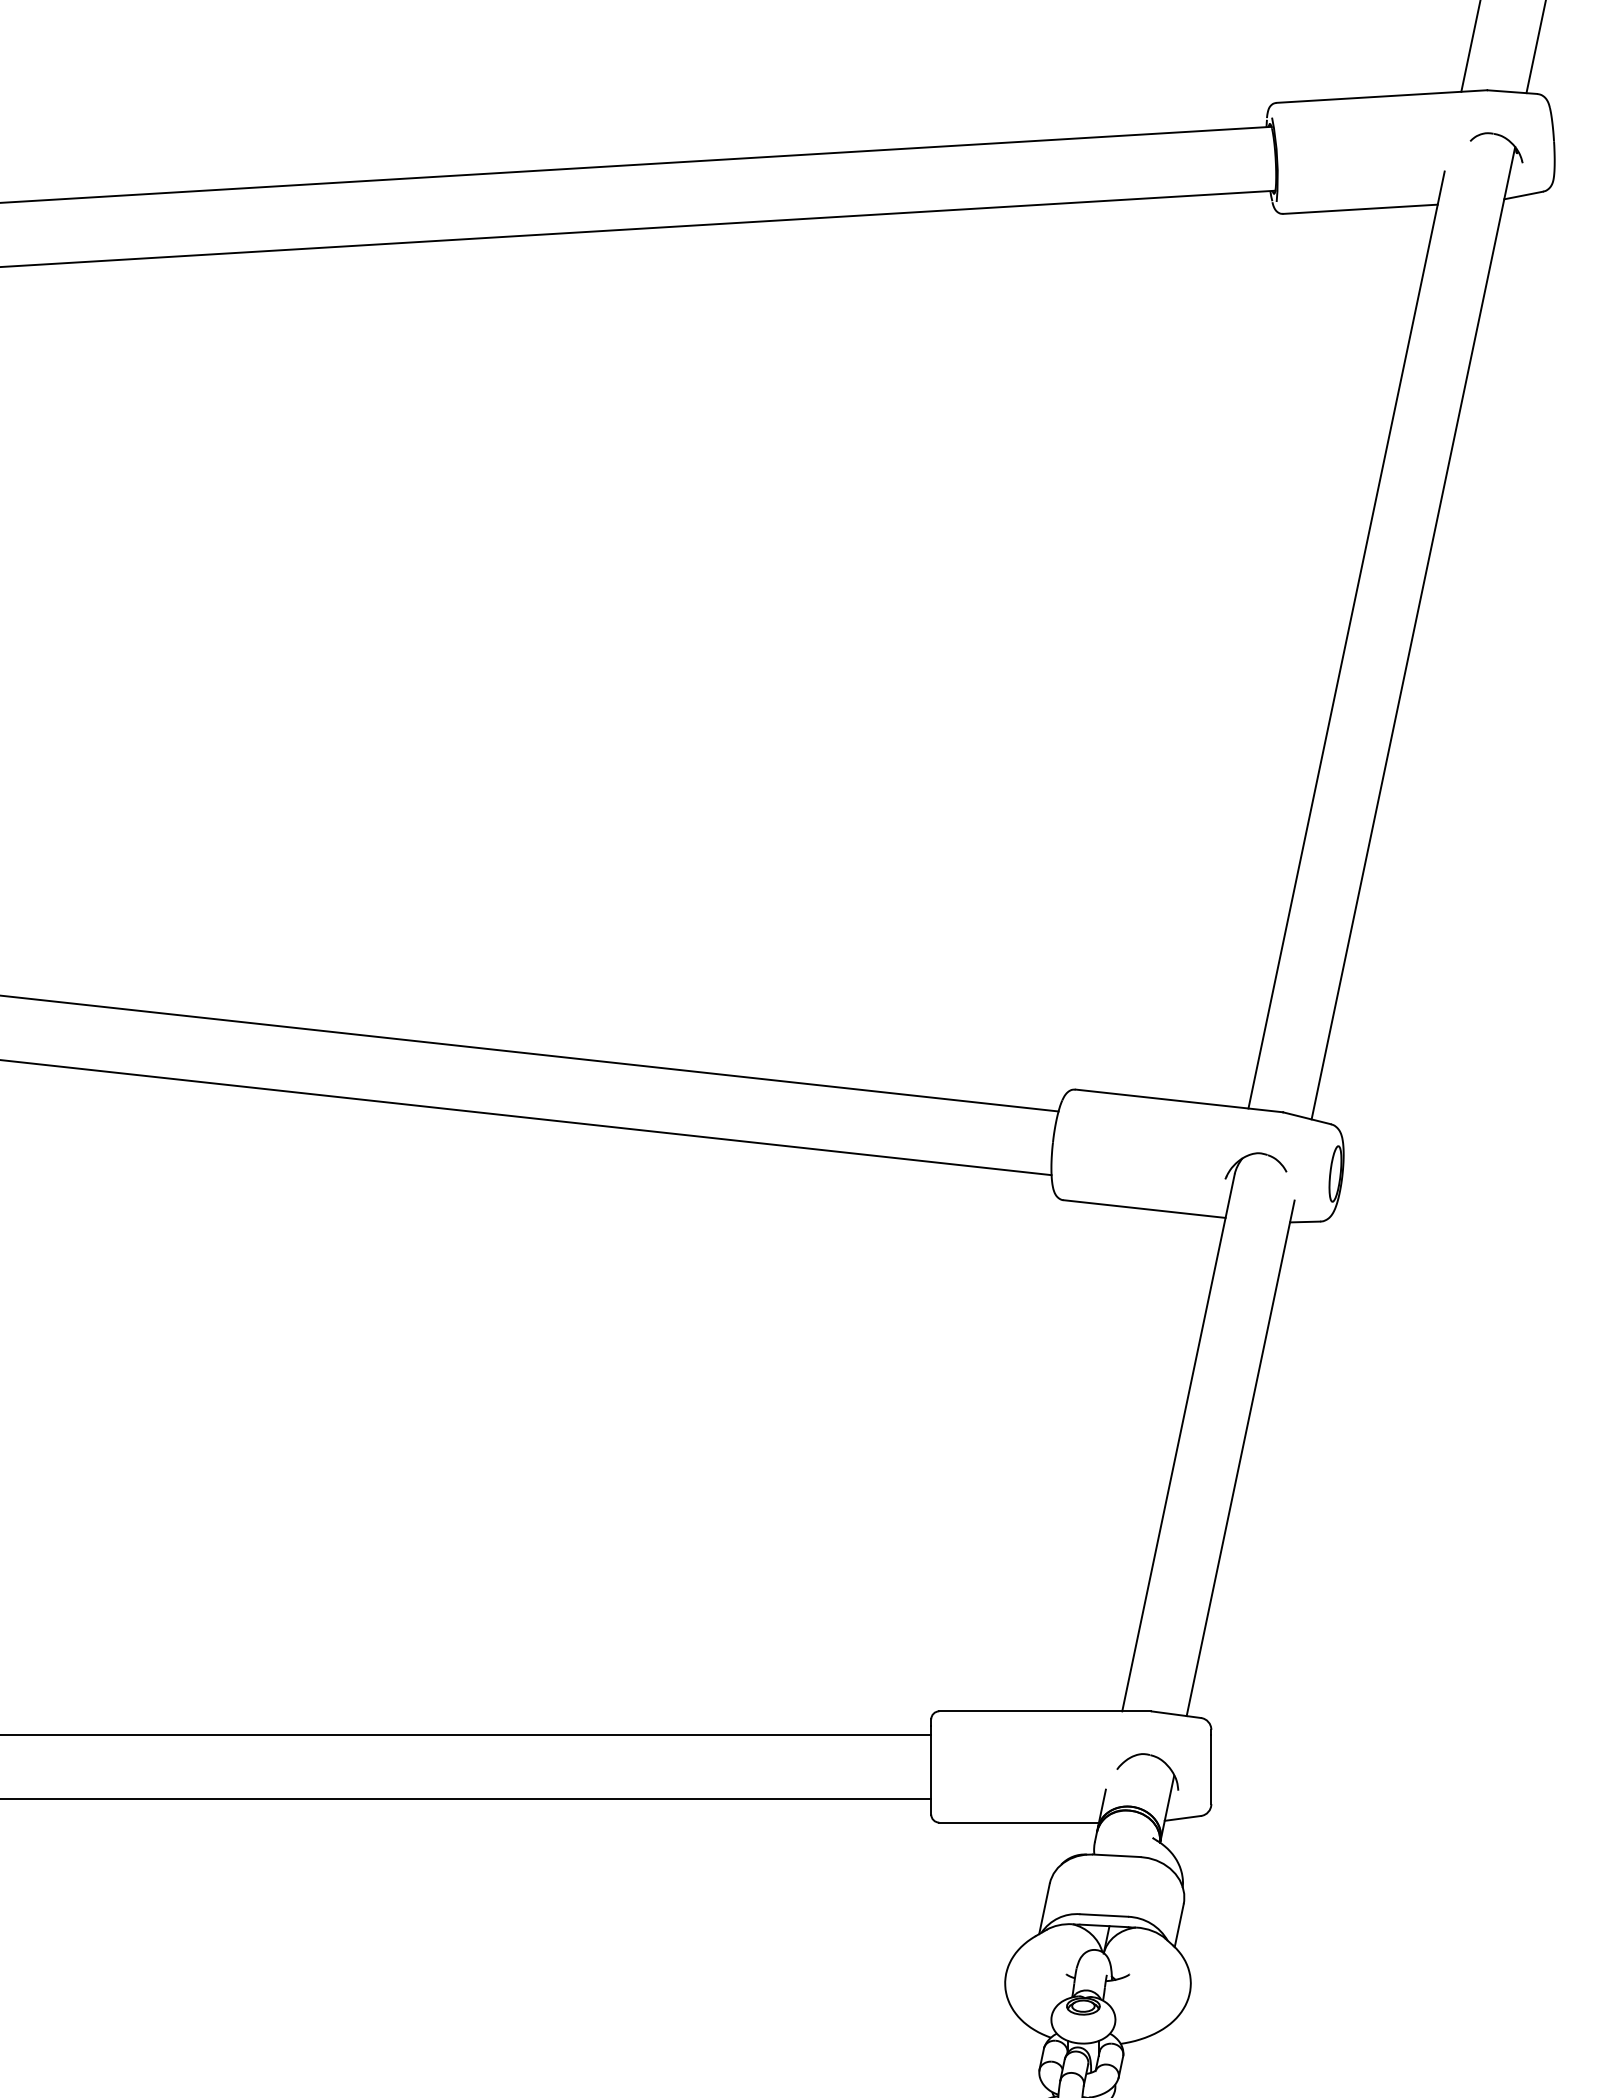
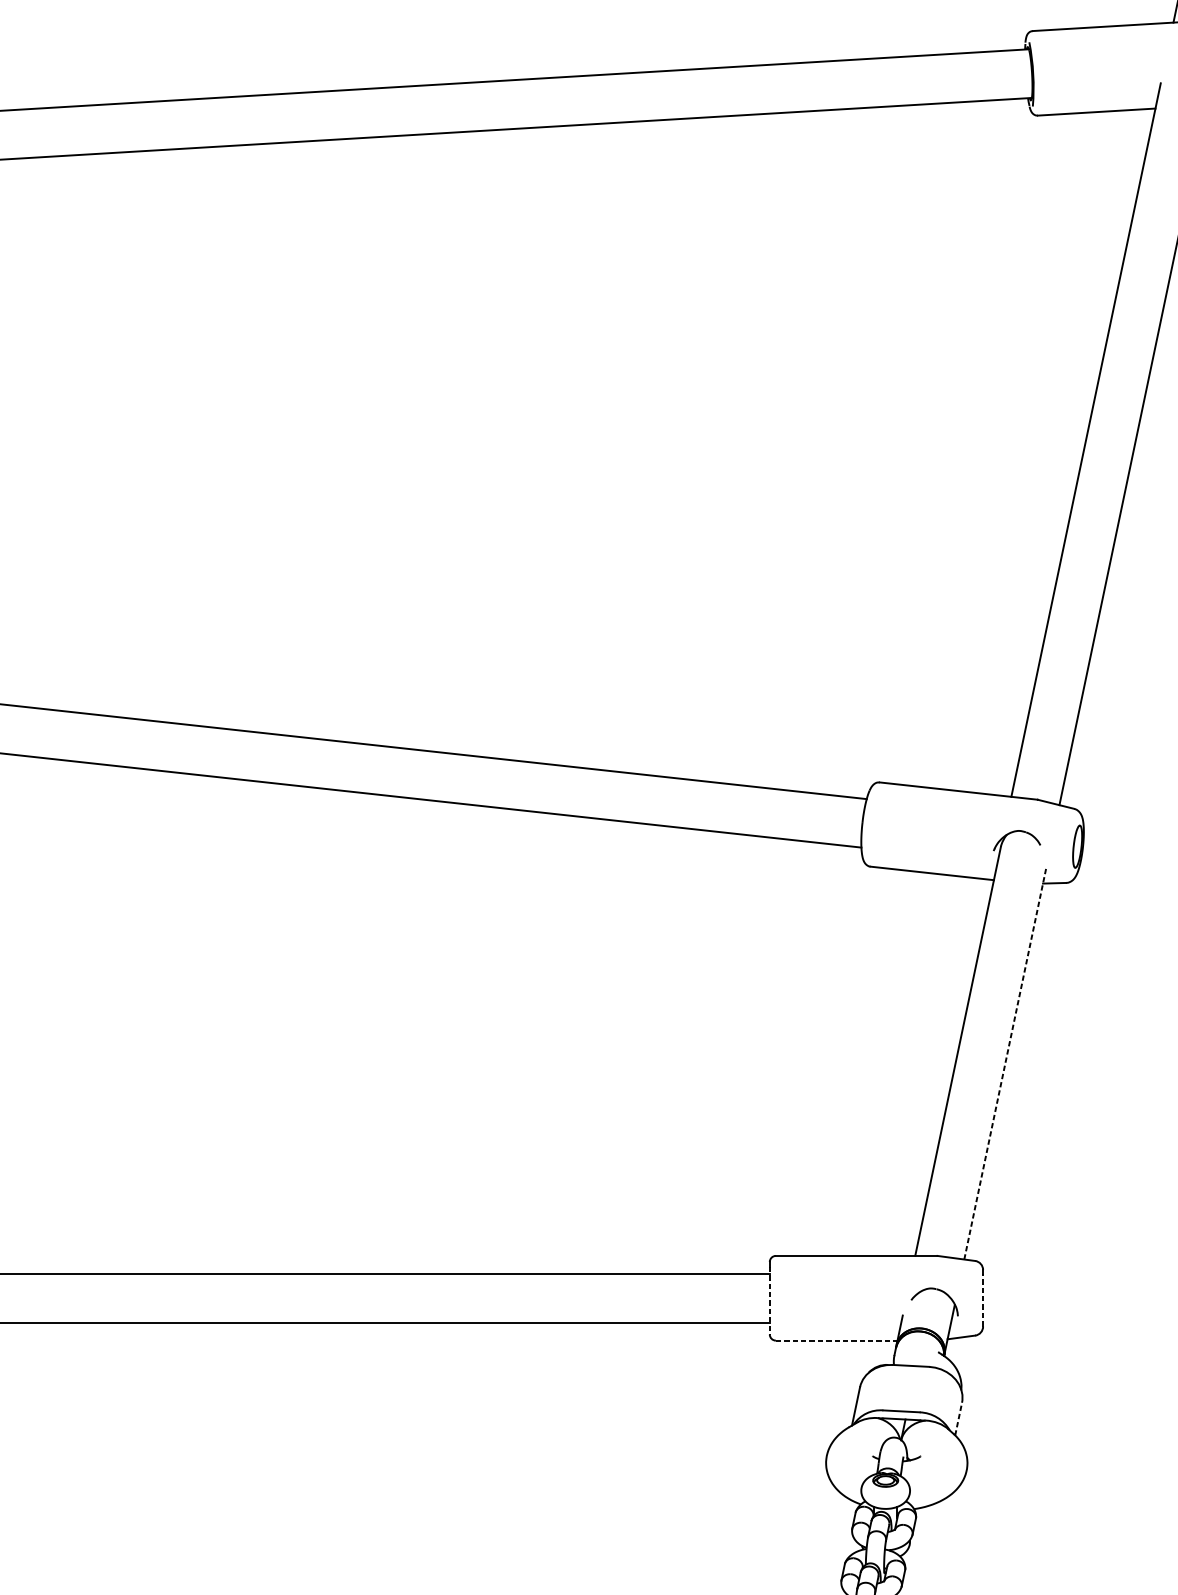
line: (1240, 1457) -> (1005, 1062), solid -> dashed
line: (1211, 1769) -> (983, 1300), solid -> dashed
line: (931, 1770) -> (769, 1300), solid -> dashed
line: (1019, 1822) -> (837, 1340), solid -> dashed
line: (1179, 1925) -> (958, 1418), solid -> dashed

